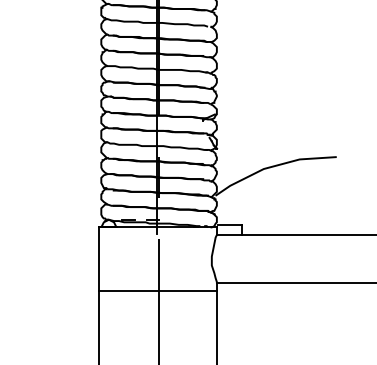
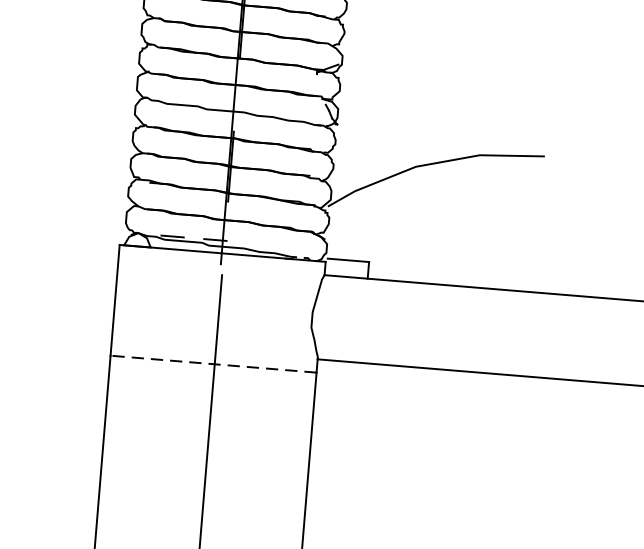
line: (157, 290) -> (213, 363), solid -> dashed

